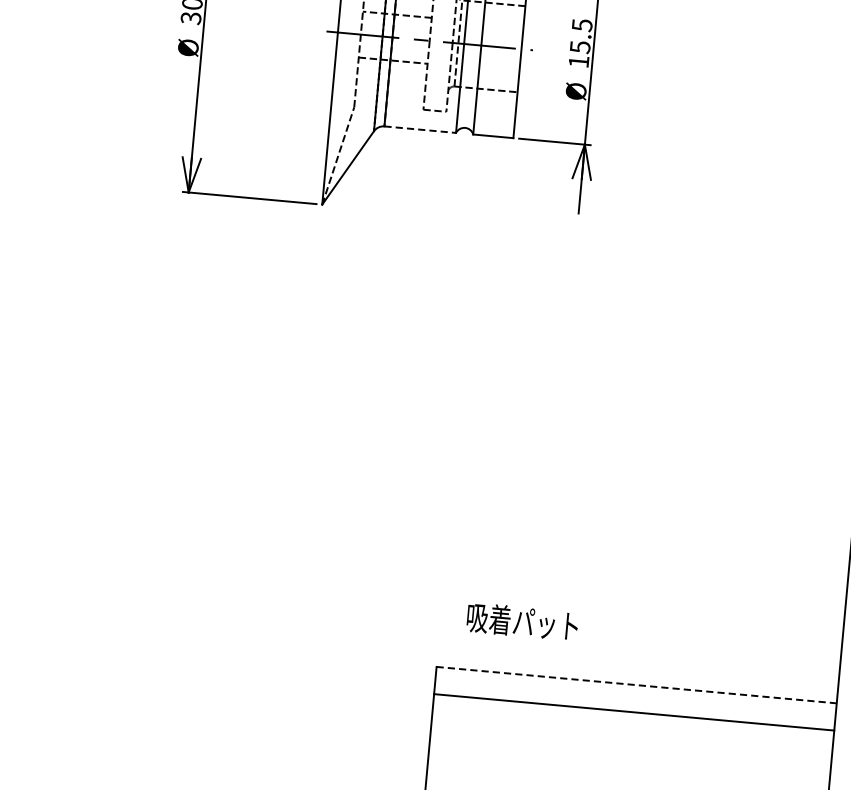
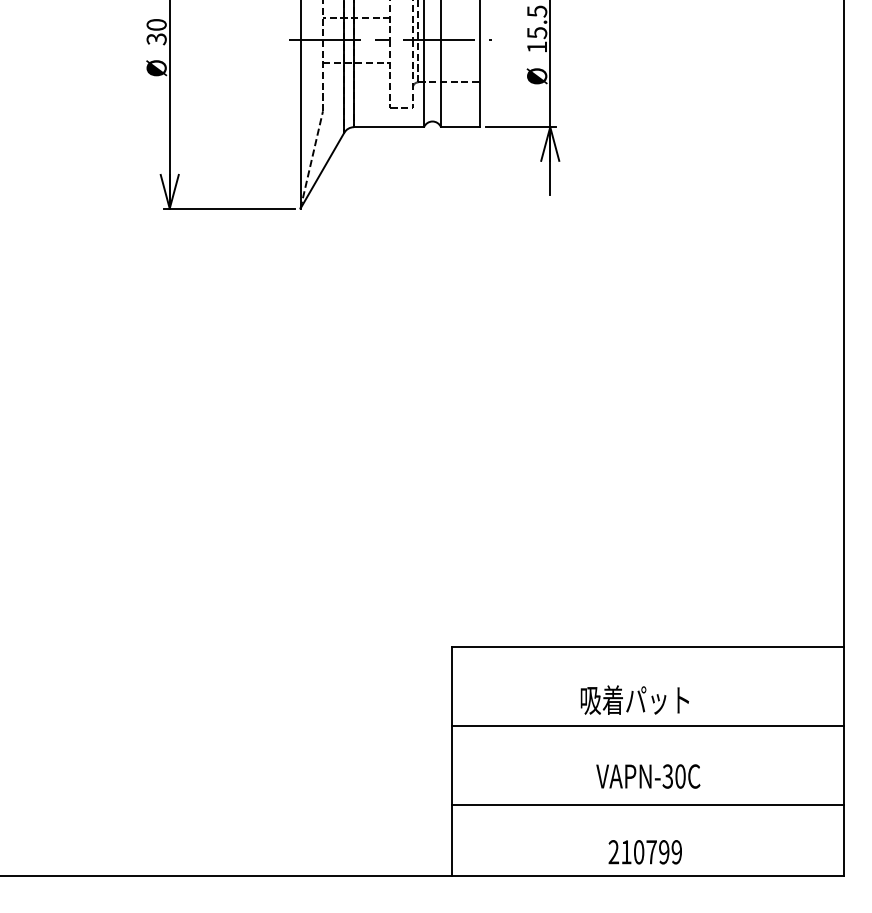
line: (420, 130) -> (389, 127), dashed -> solid
text: (522, 621) -> (634, 699), moved
line: (636, 685) -> (648, 647), dashed -> solid
line: (634, 712) -> (648, 726), moved

